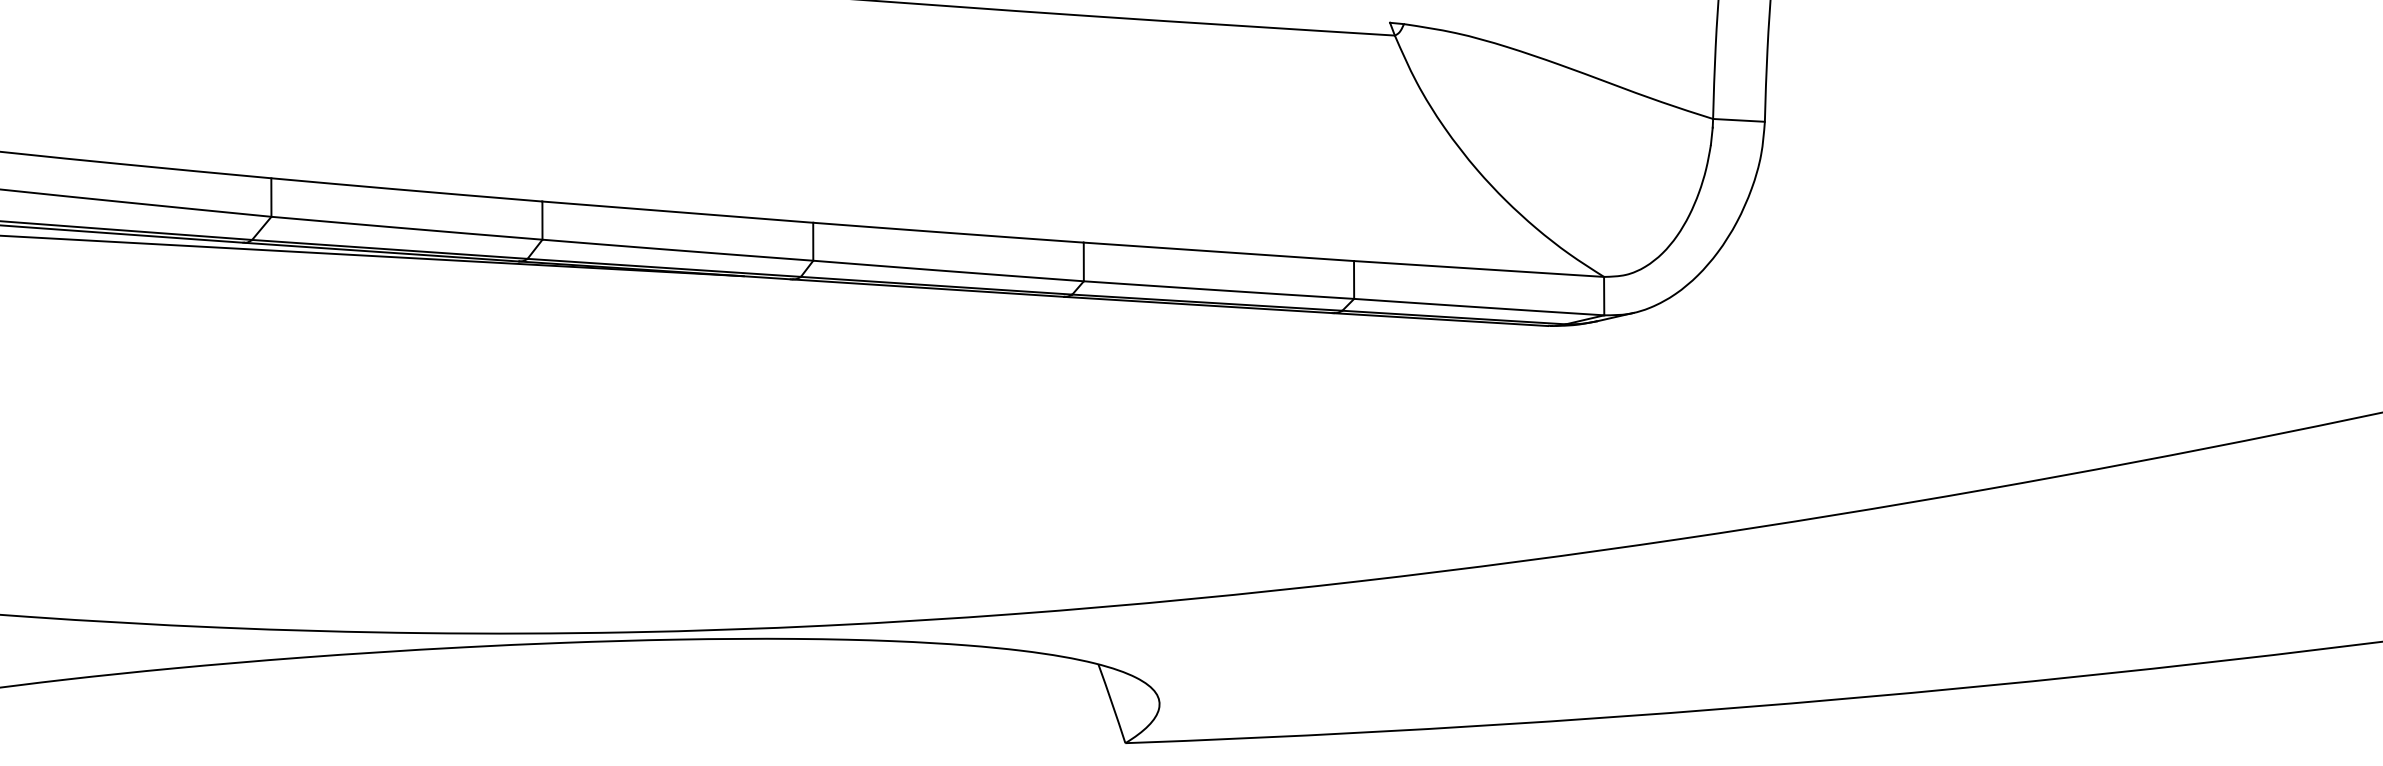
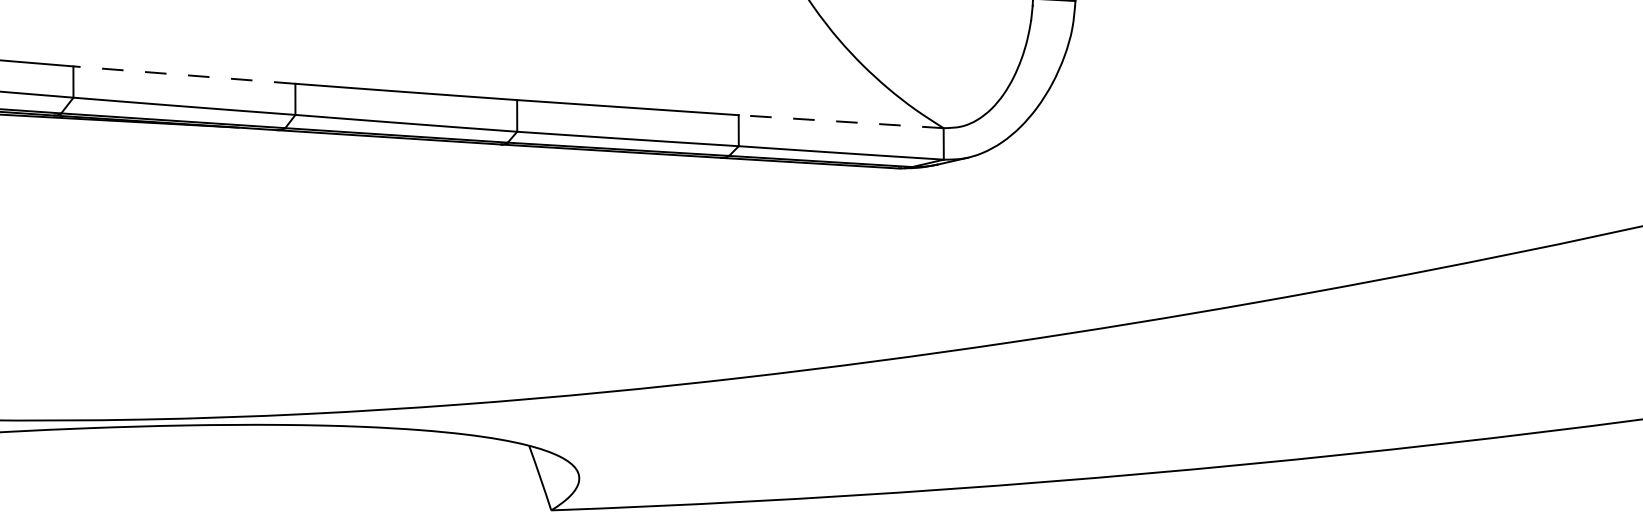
line: (677, 212) -> (184, 75), solid -> dashed
line: (1478, 268) -> (840, 121), solid -> dashed

